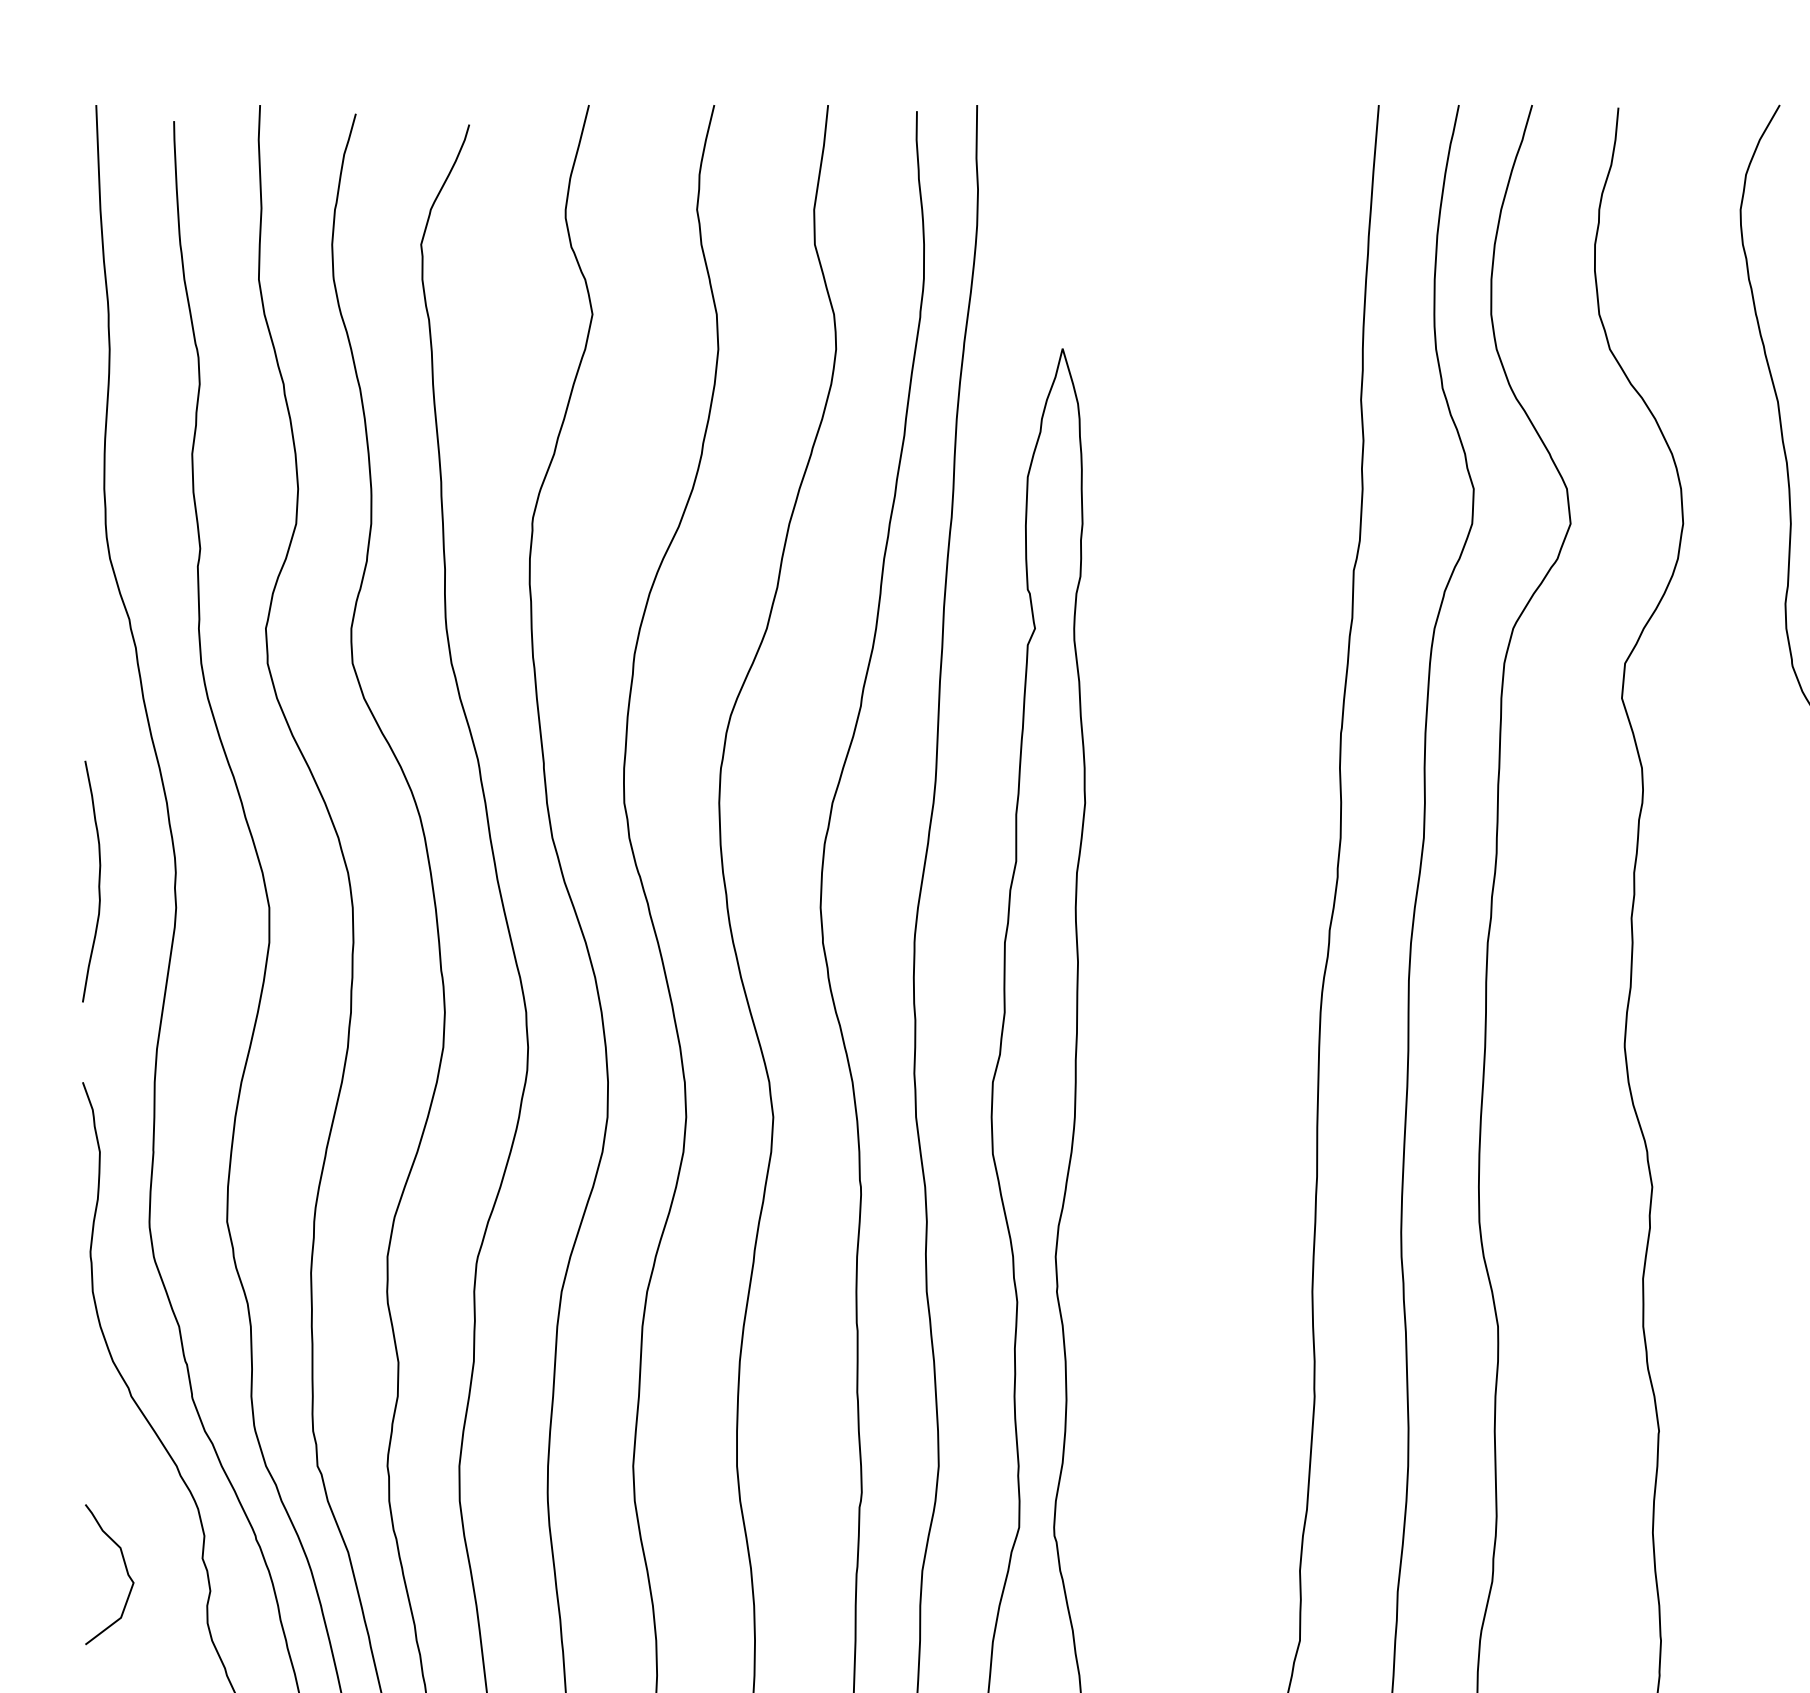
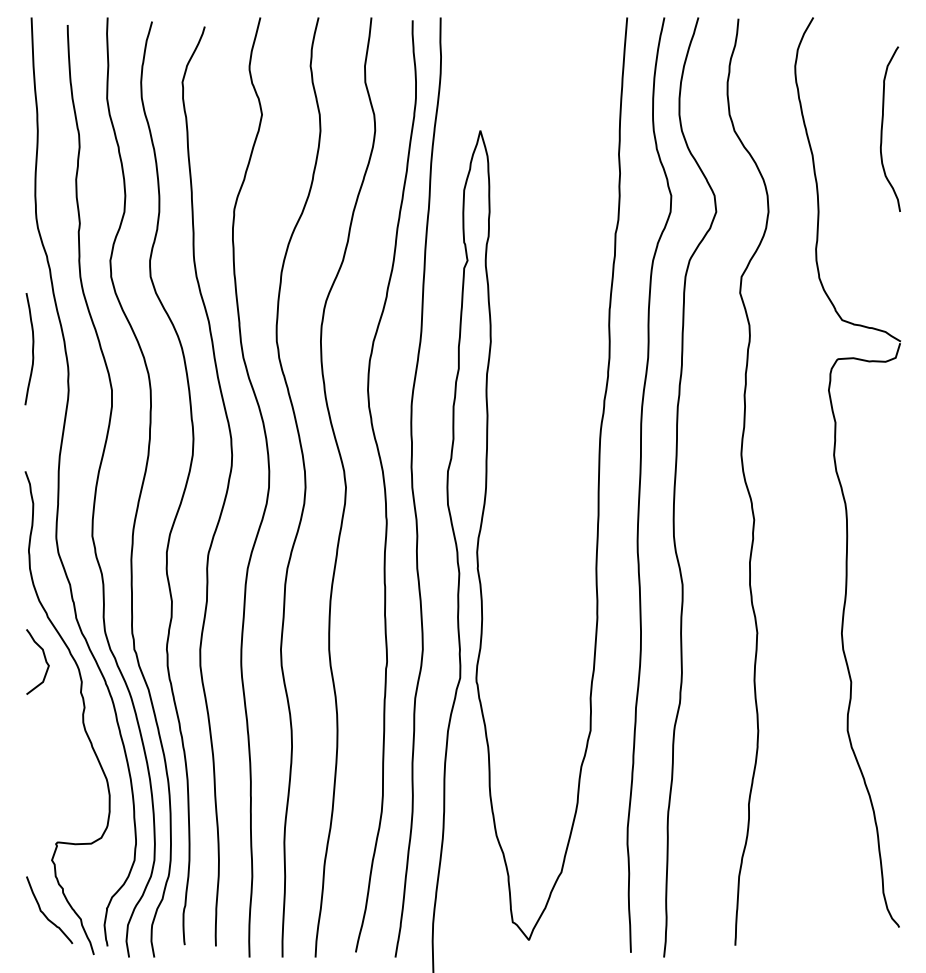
curve: (98, 882) -> (32, 349), moved
curve: (124, 1569) -> (44, 659), moved

